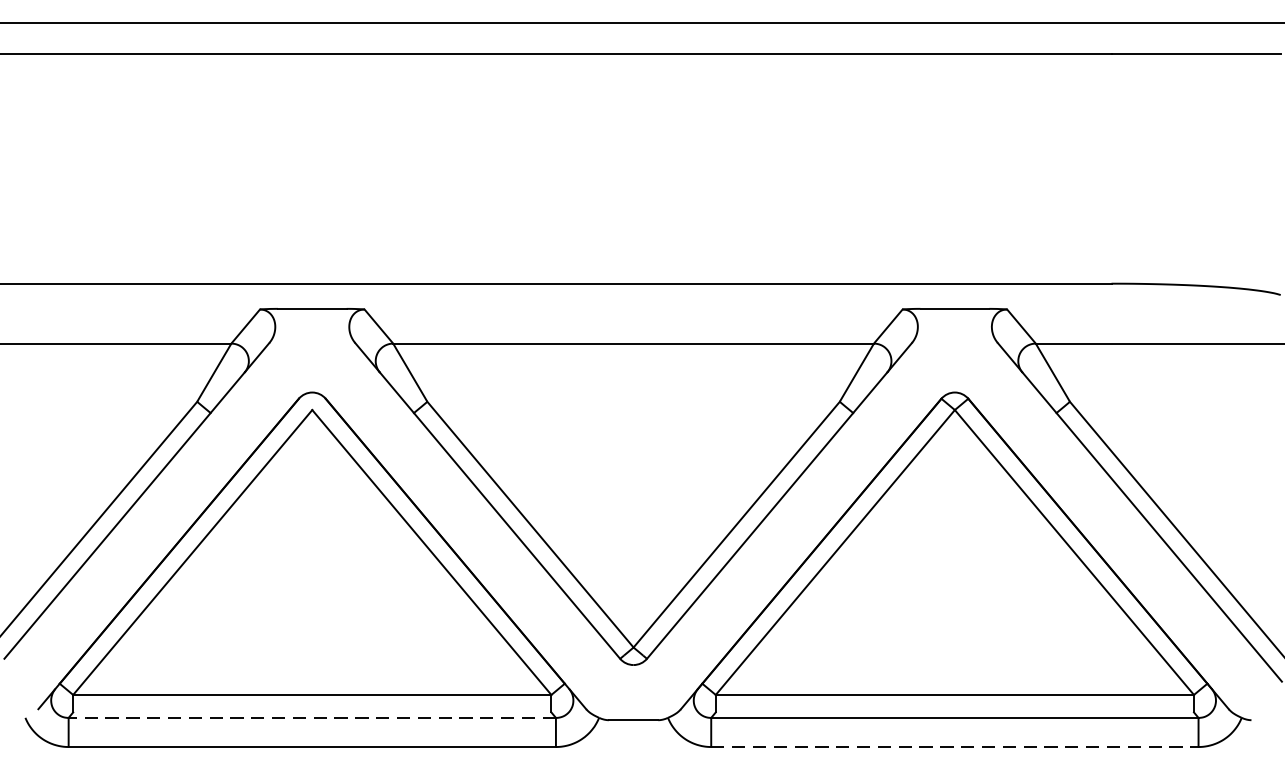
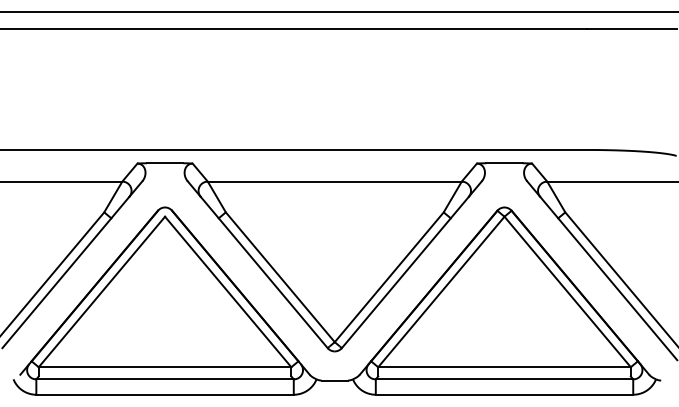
line: (313, 718) -> (165, 379), dashed -> solid
line: (954, 746) -> (504, 394), dashed -> solid

